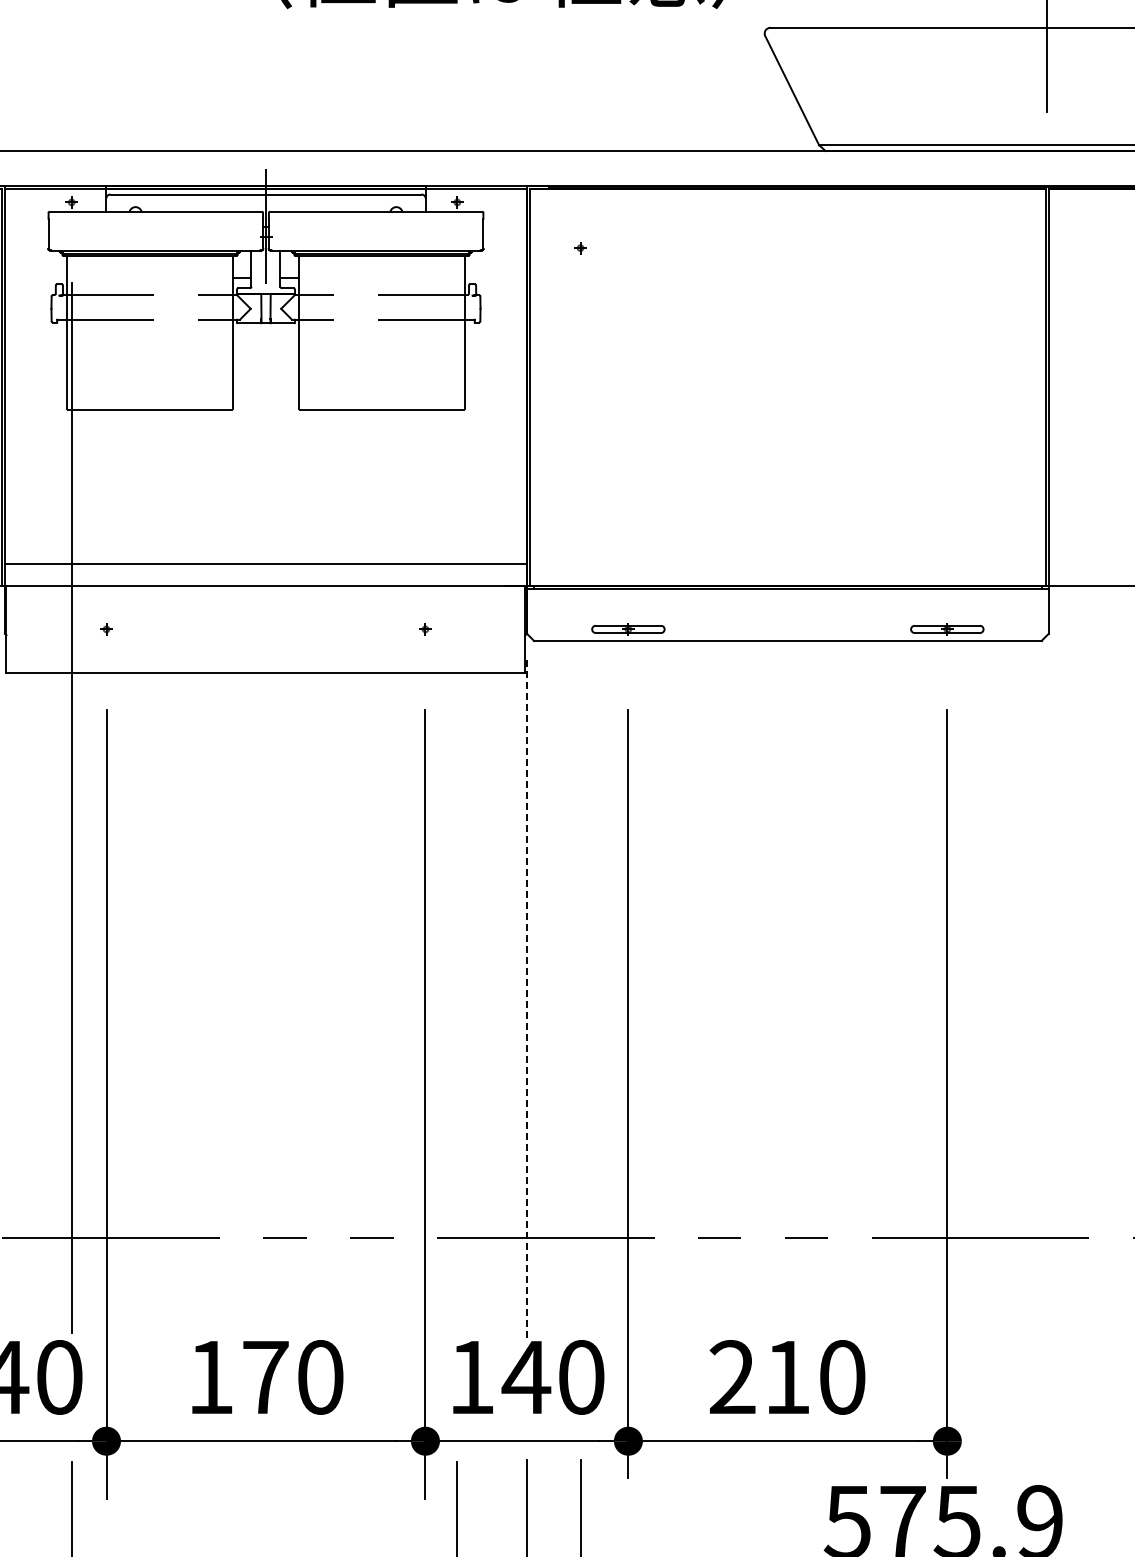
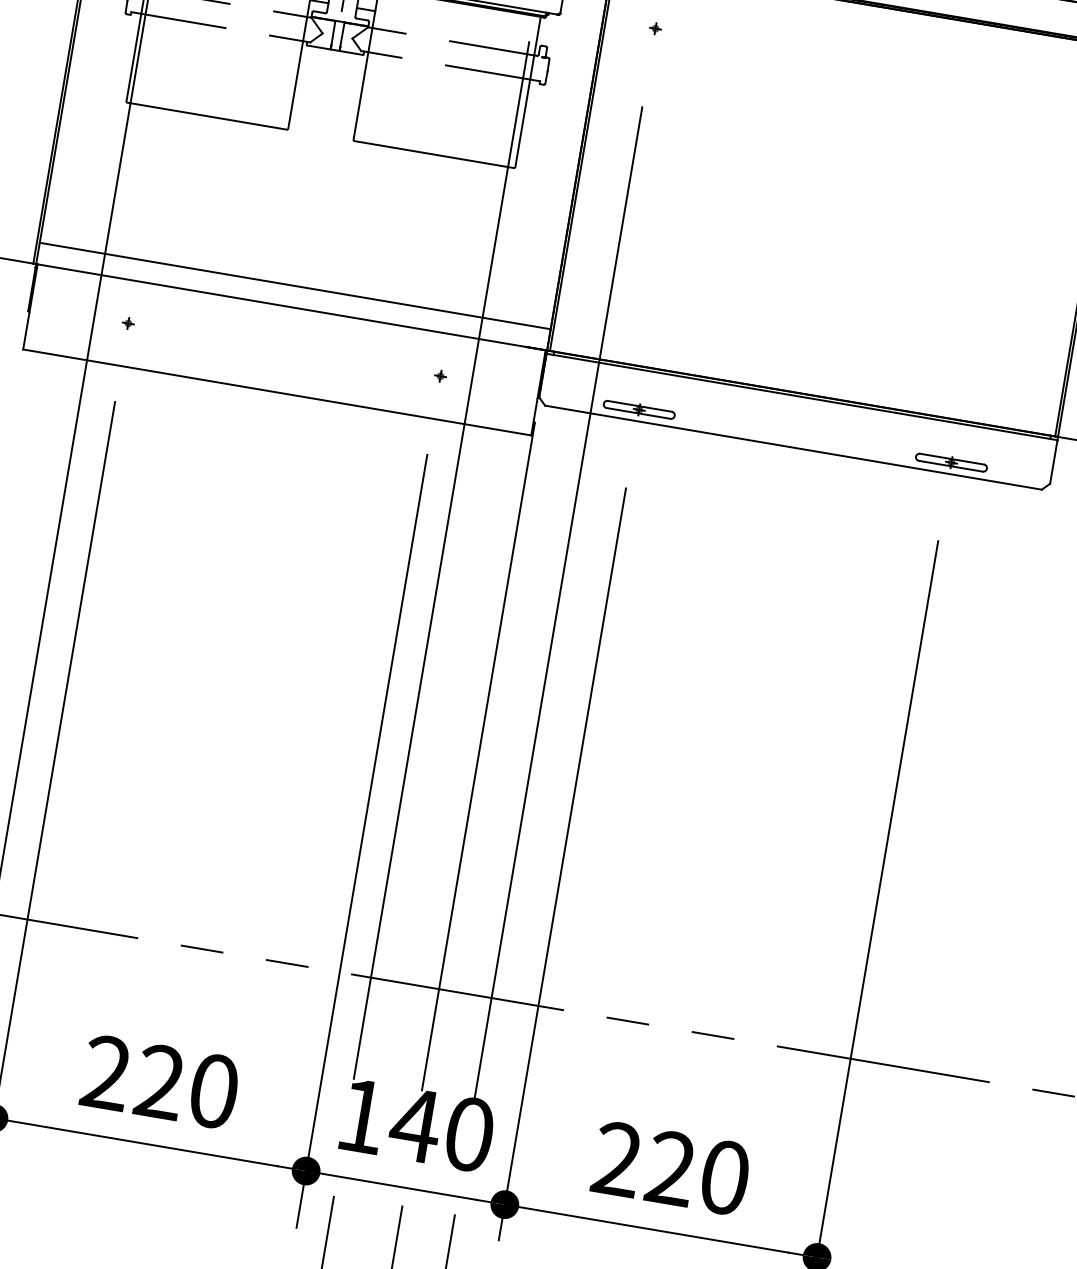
line: (457, 811) -> (441, 559), added
line: (580, 834) -> (558, 602), added
line: (526, 1001) -> (477, 757), dashed -> solid
text: (237, 1376) -> (132, 1076), 170 -> 220
text: (787, 1376) -> (671, 1167), 210 -> 220

